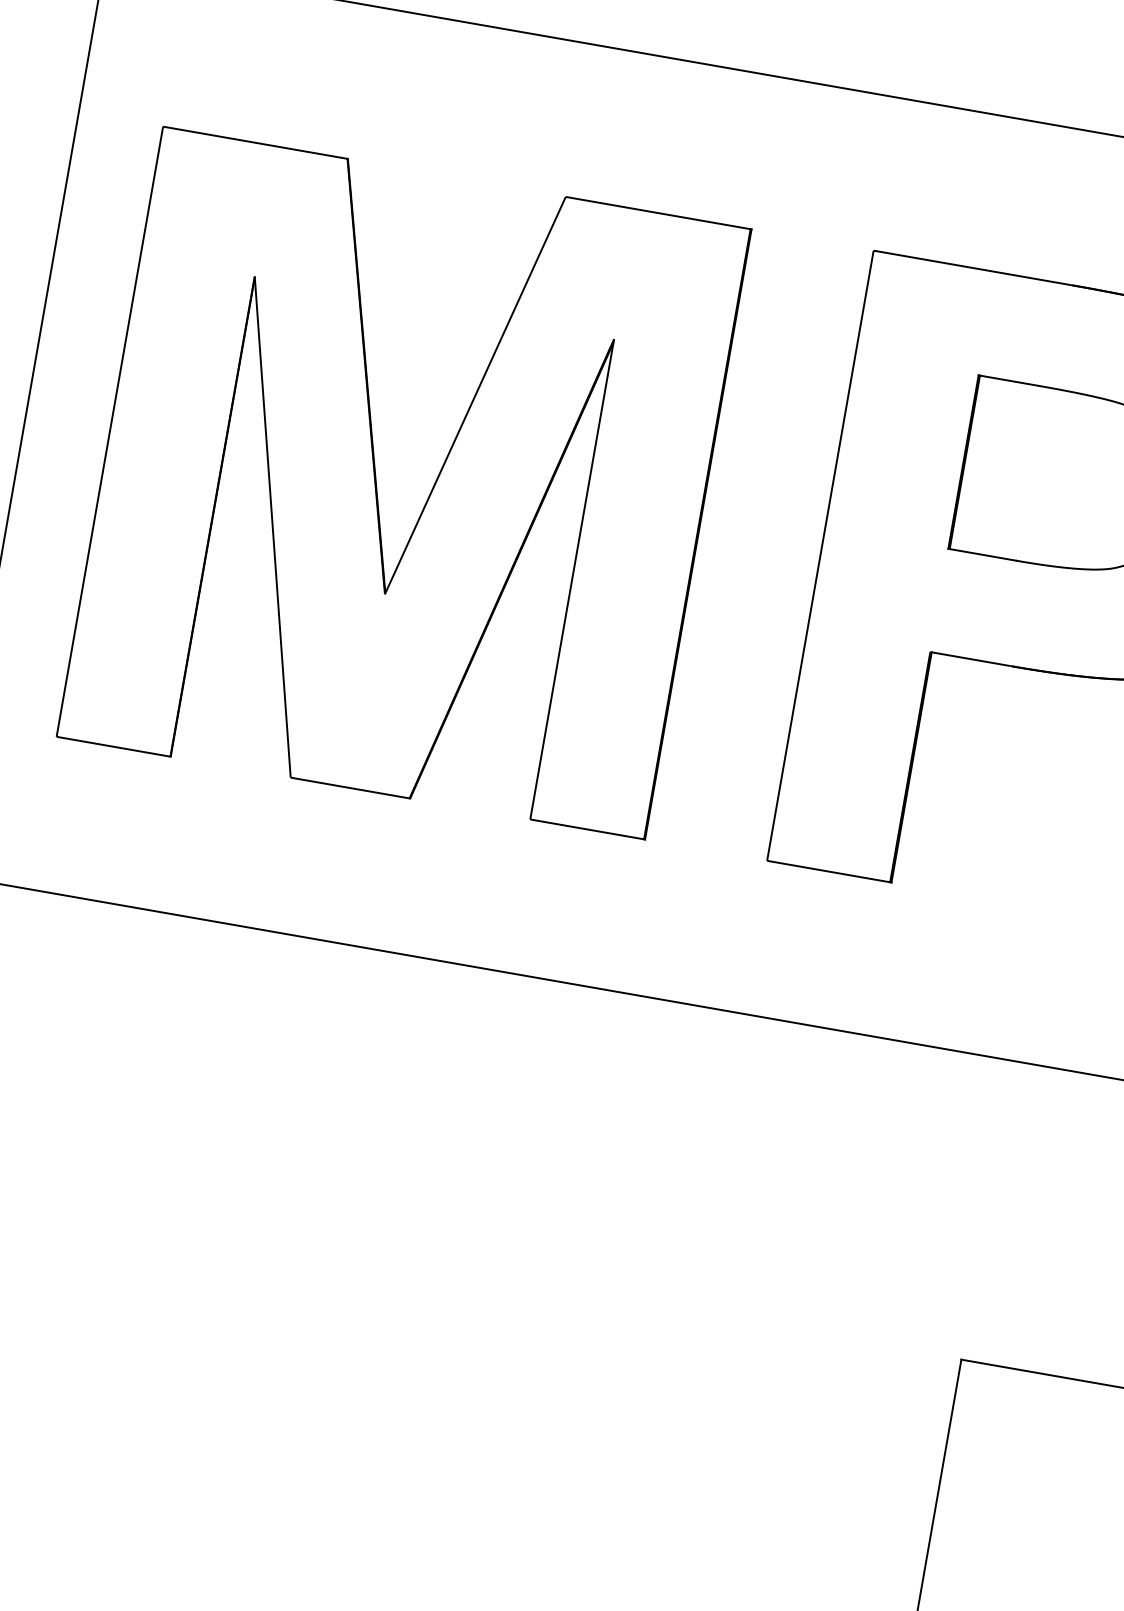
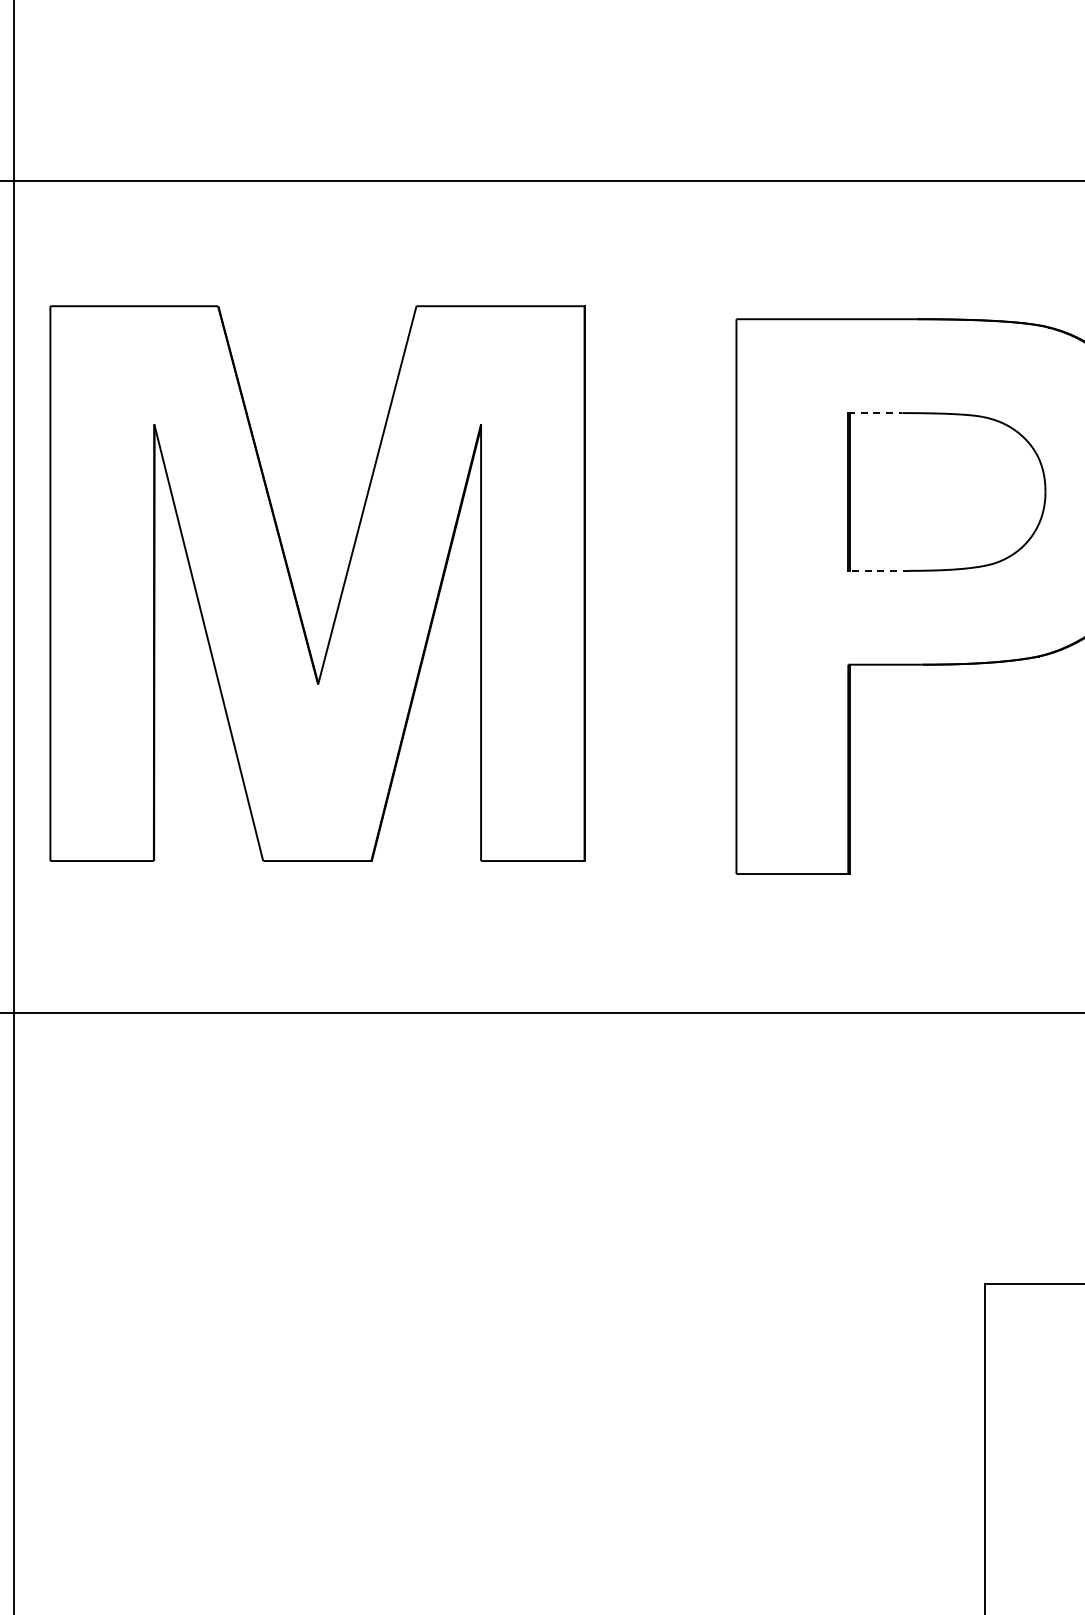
line: (1008, 381) -> (875, 413), solid -> dashed
part: (377, 483) -> (294, 588), moved
line: (981, 554) -> (878, 570), solid -> dashed

